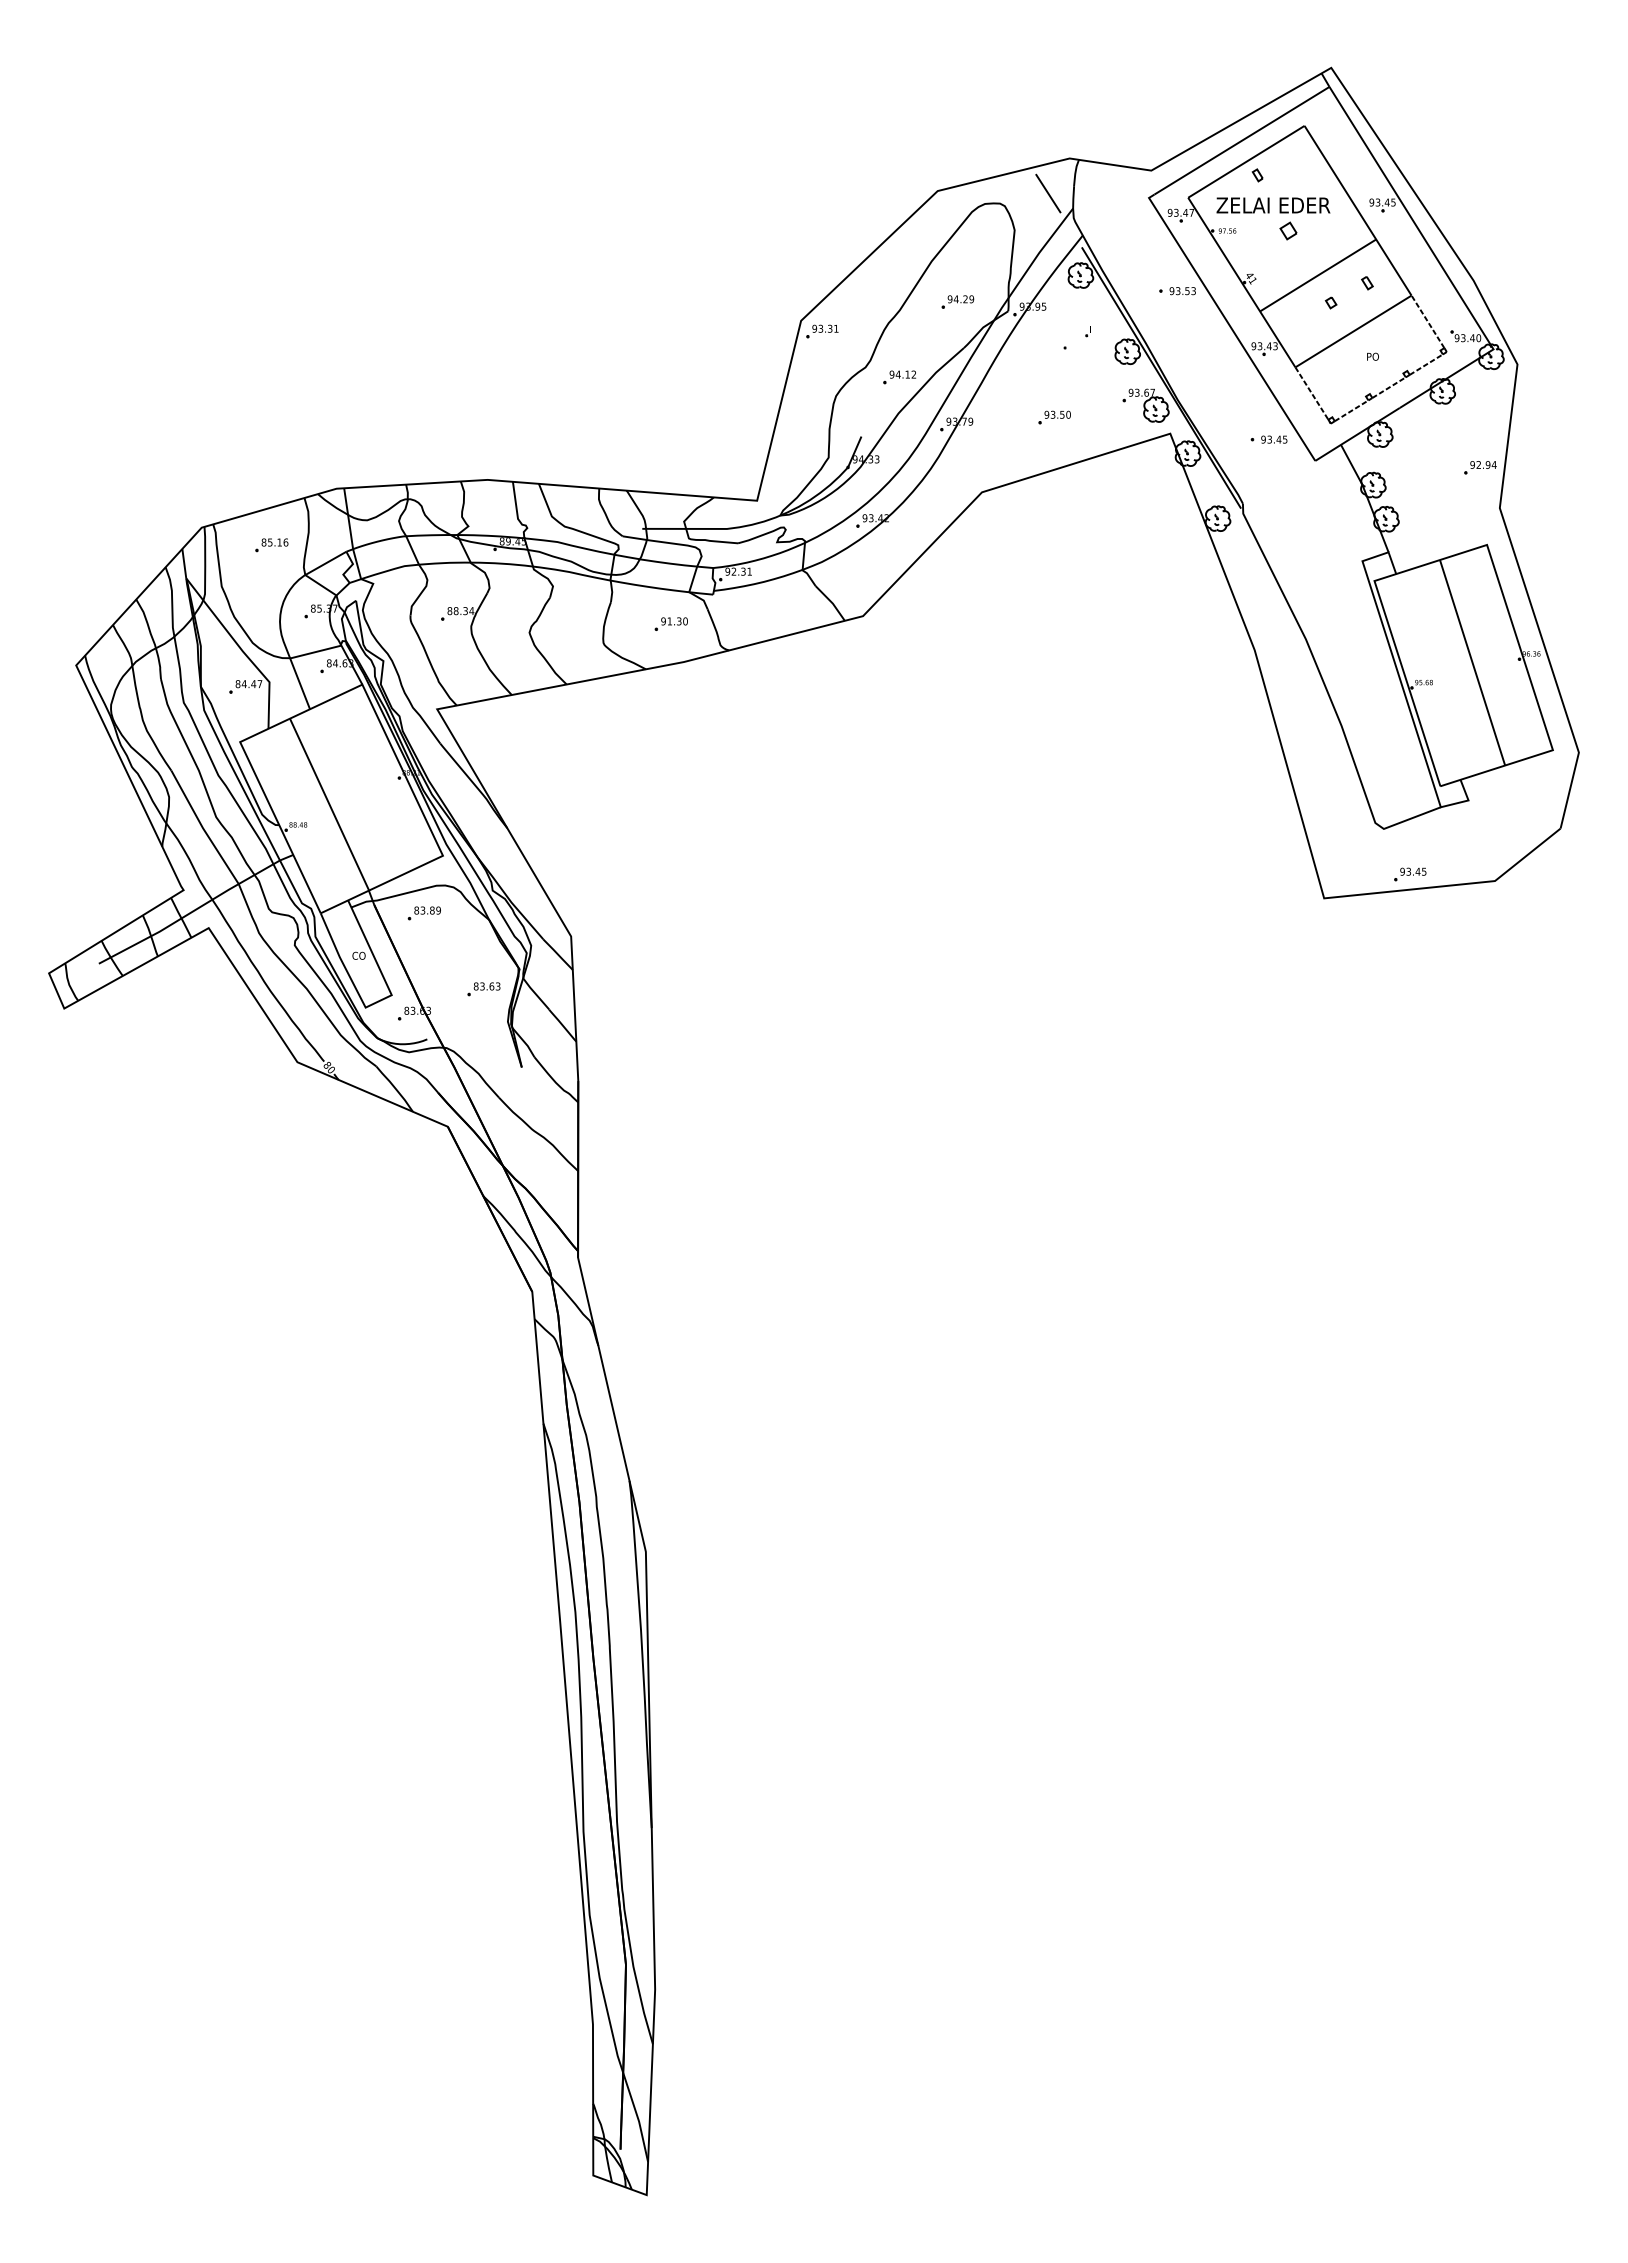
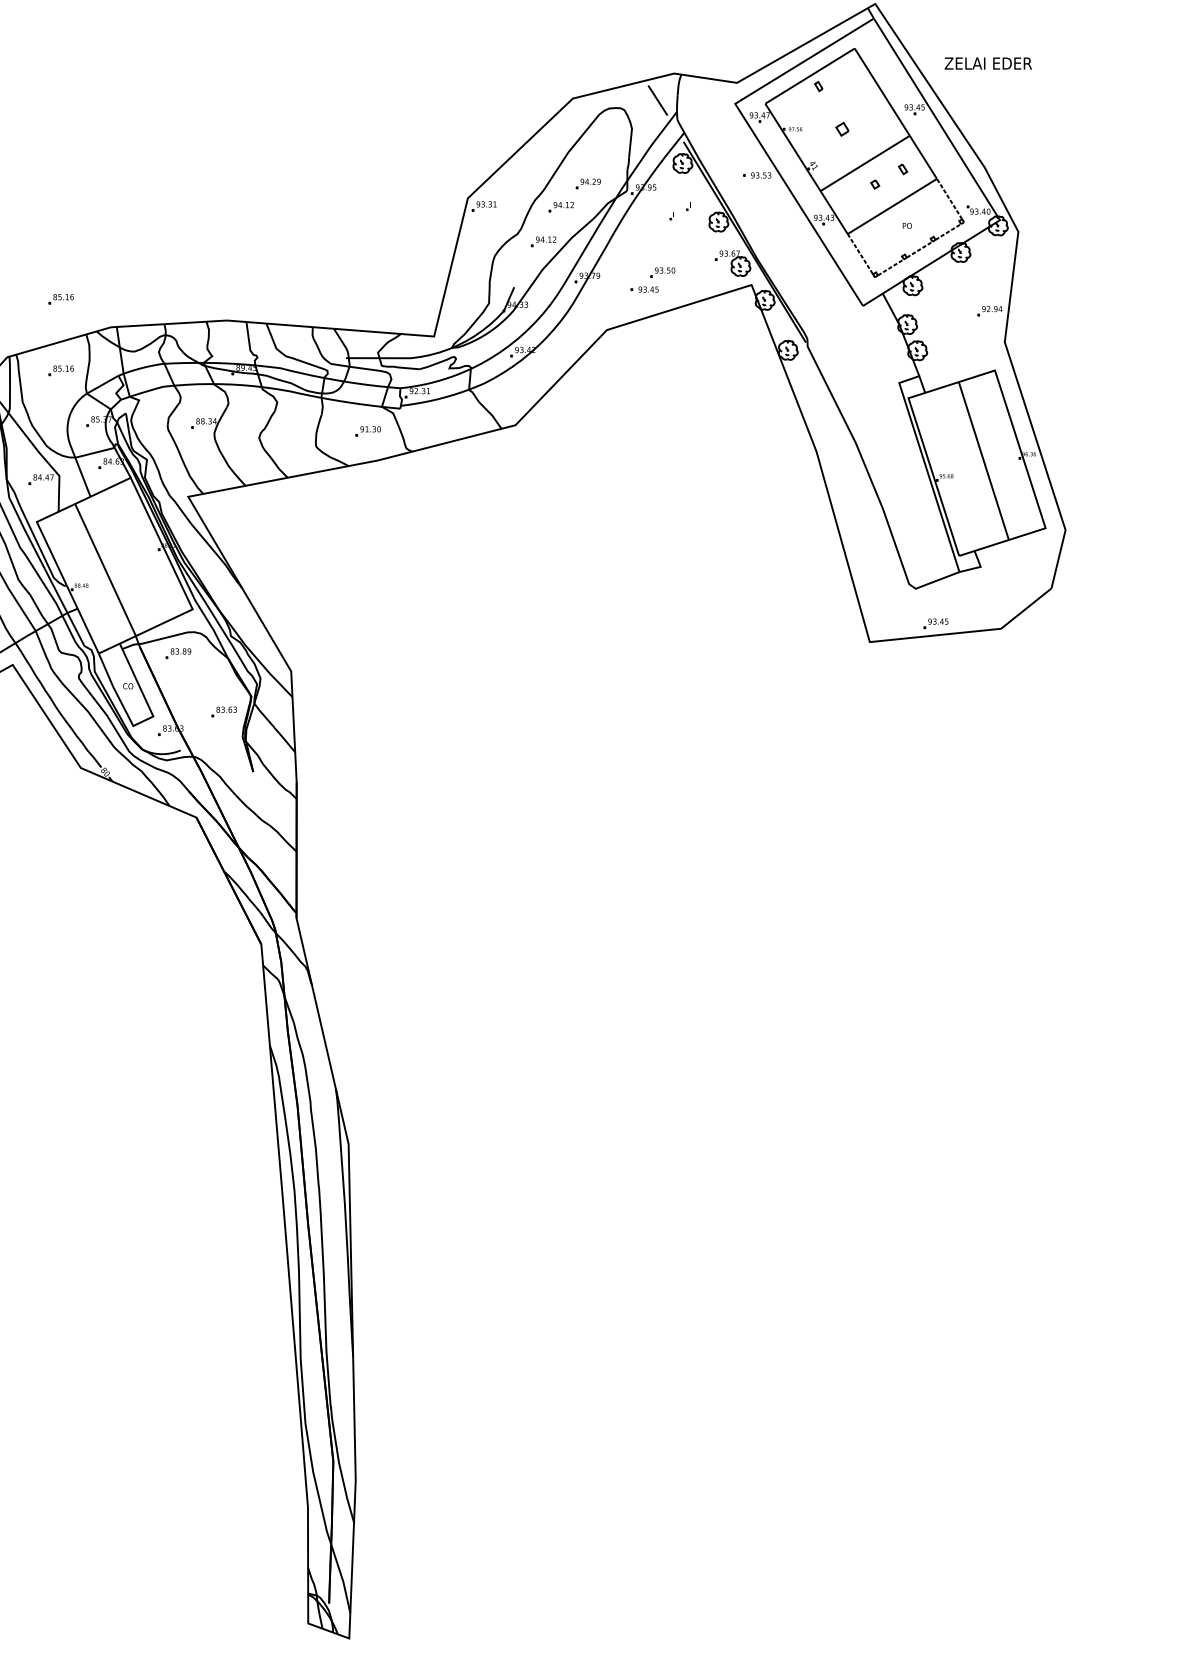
text: (1273, 205) -> (988, 63), moved
part: (922, 332) -> (561, 207), added
part: (1268, 439) -> (644, 289), moved
part: (271, 452) -> (60, 299), added

